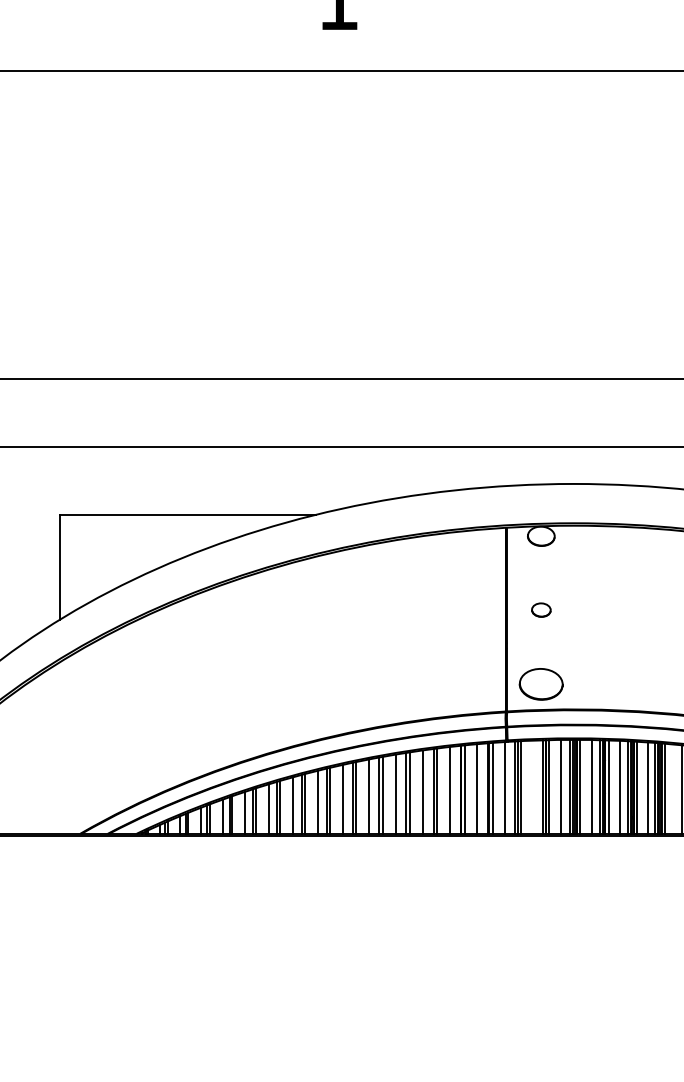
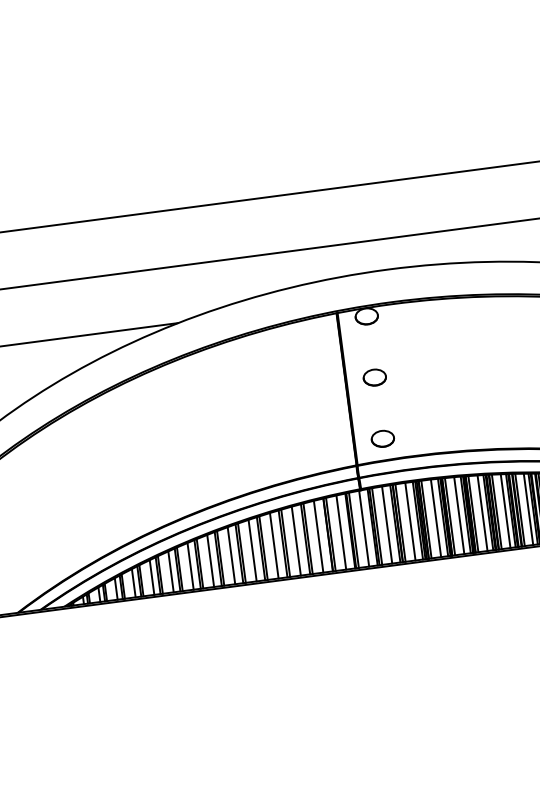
part: (541, 609) -> (374, 377), size x1.43
part: (541, 683) -> (382, 438), size x0.62
line: (532, 786) -> (386, 524), added
line: (675, 788) -> (505, 510), added

